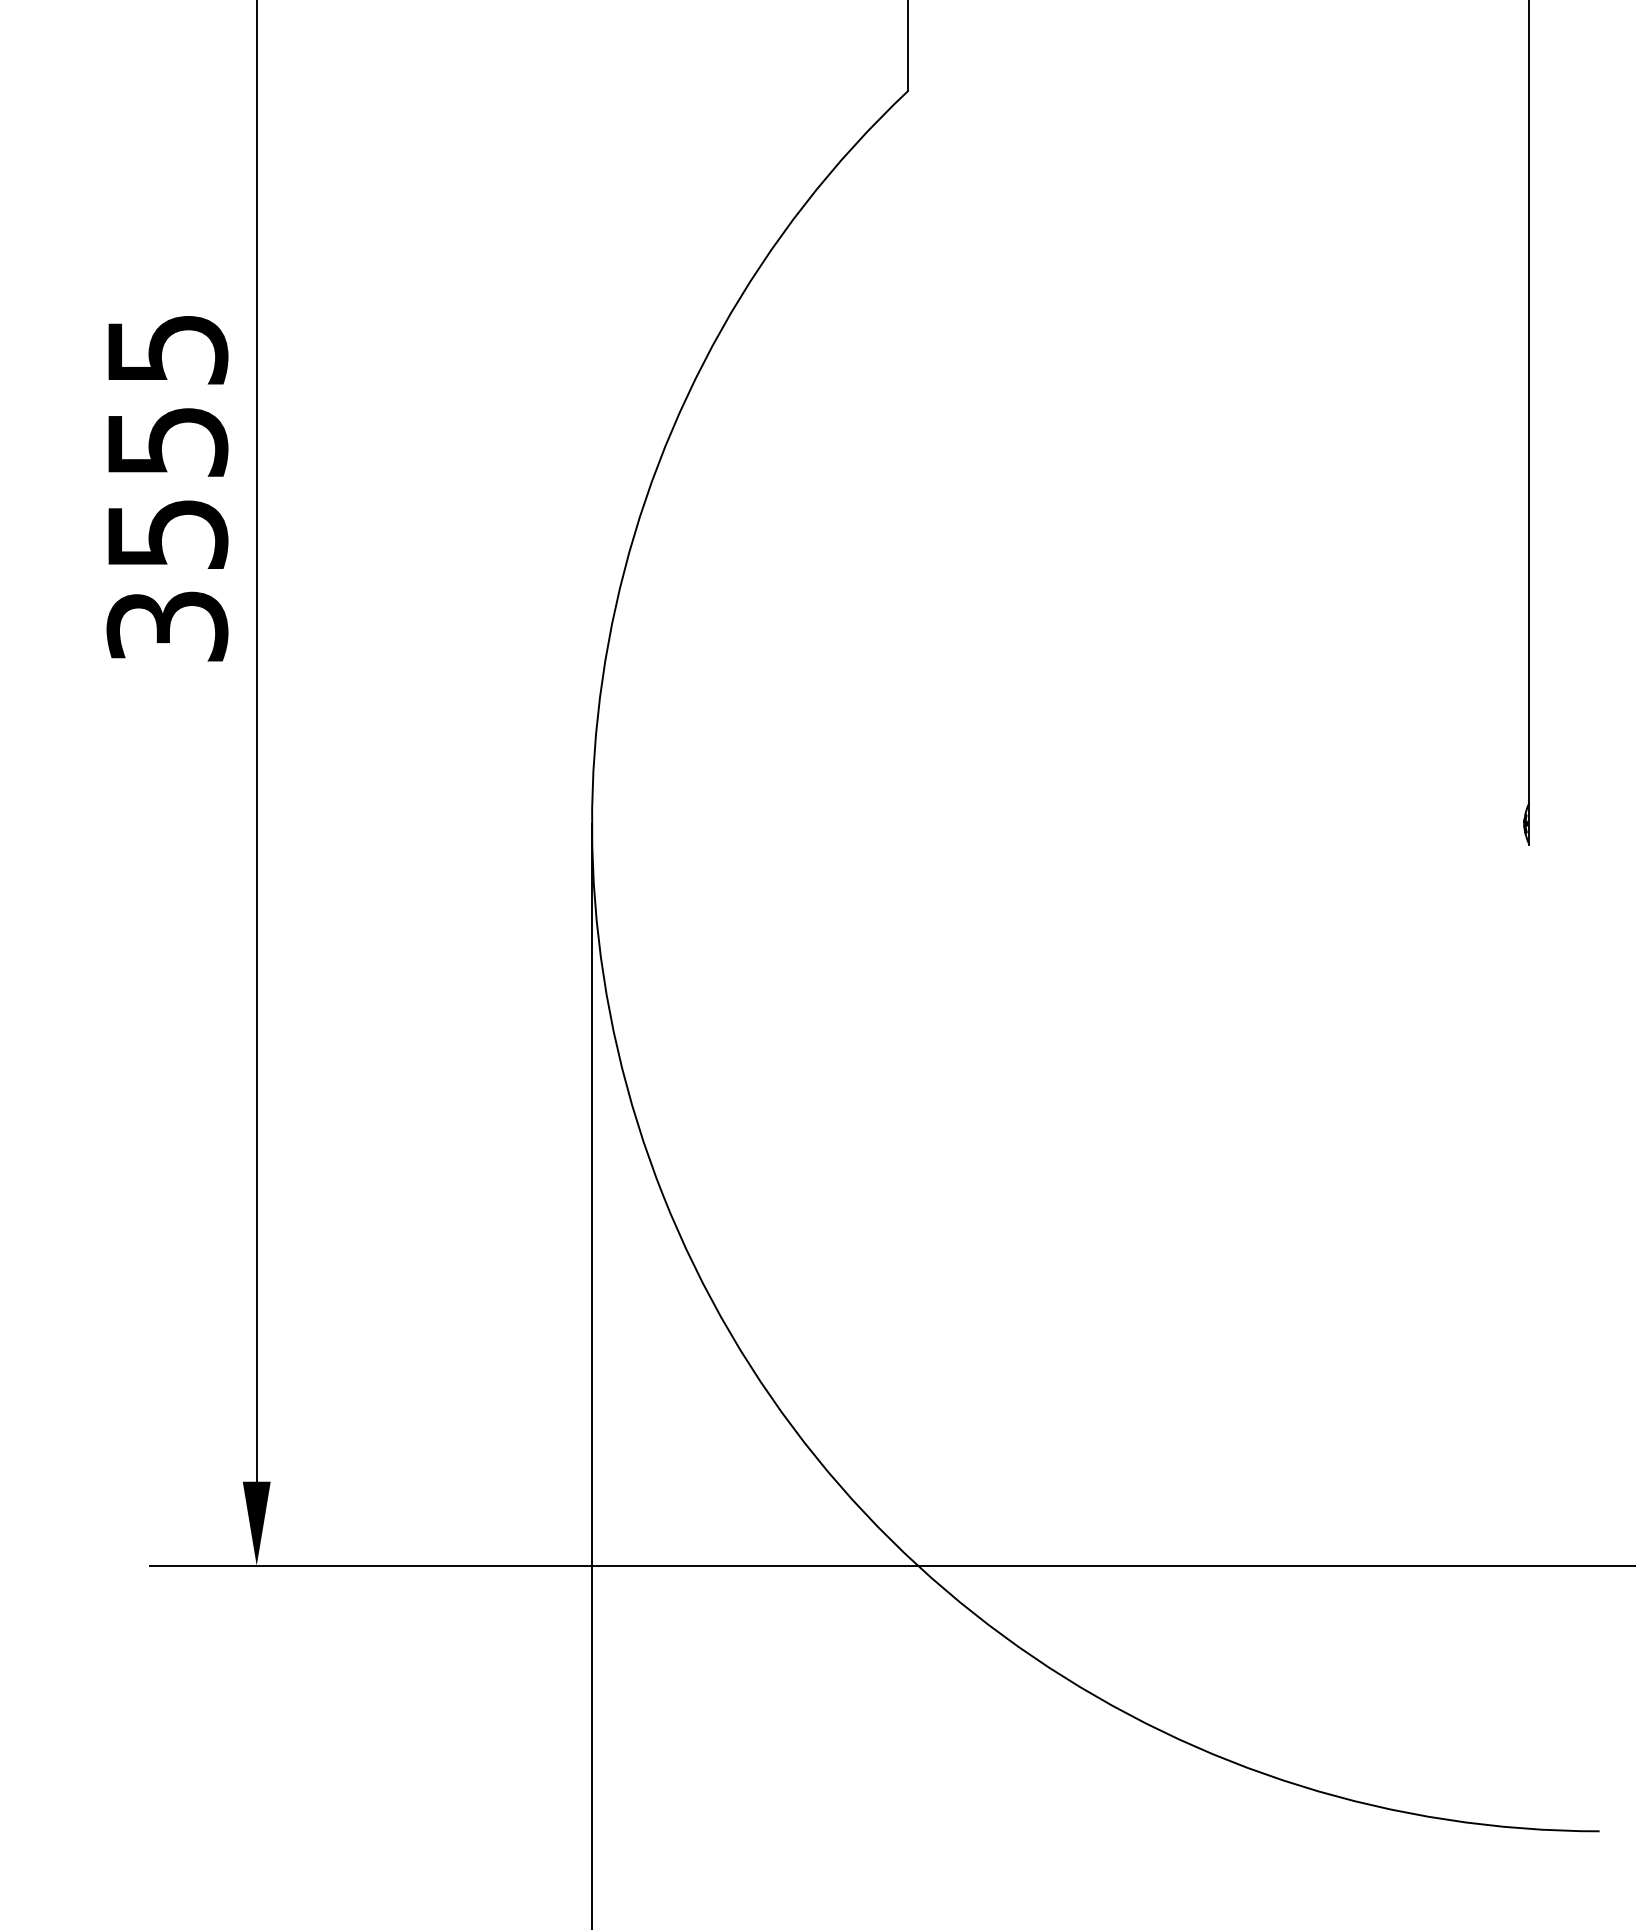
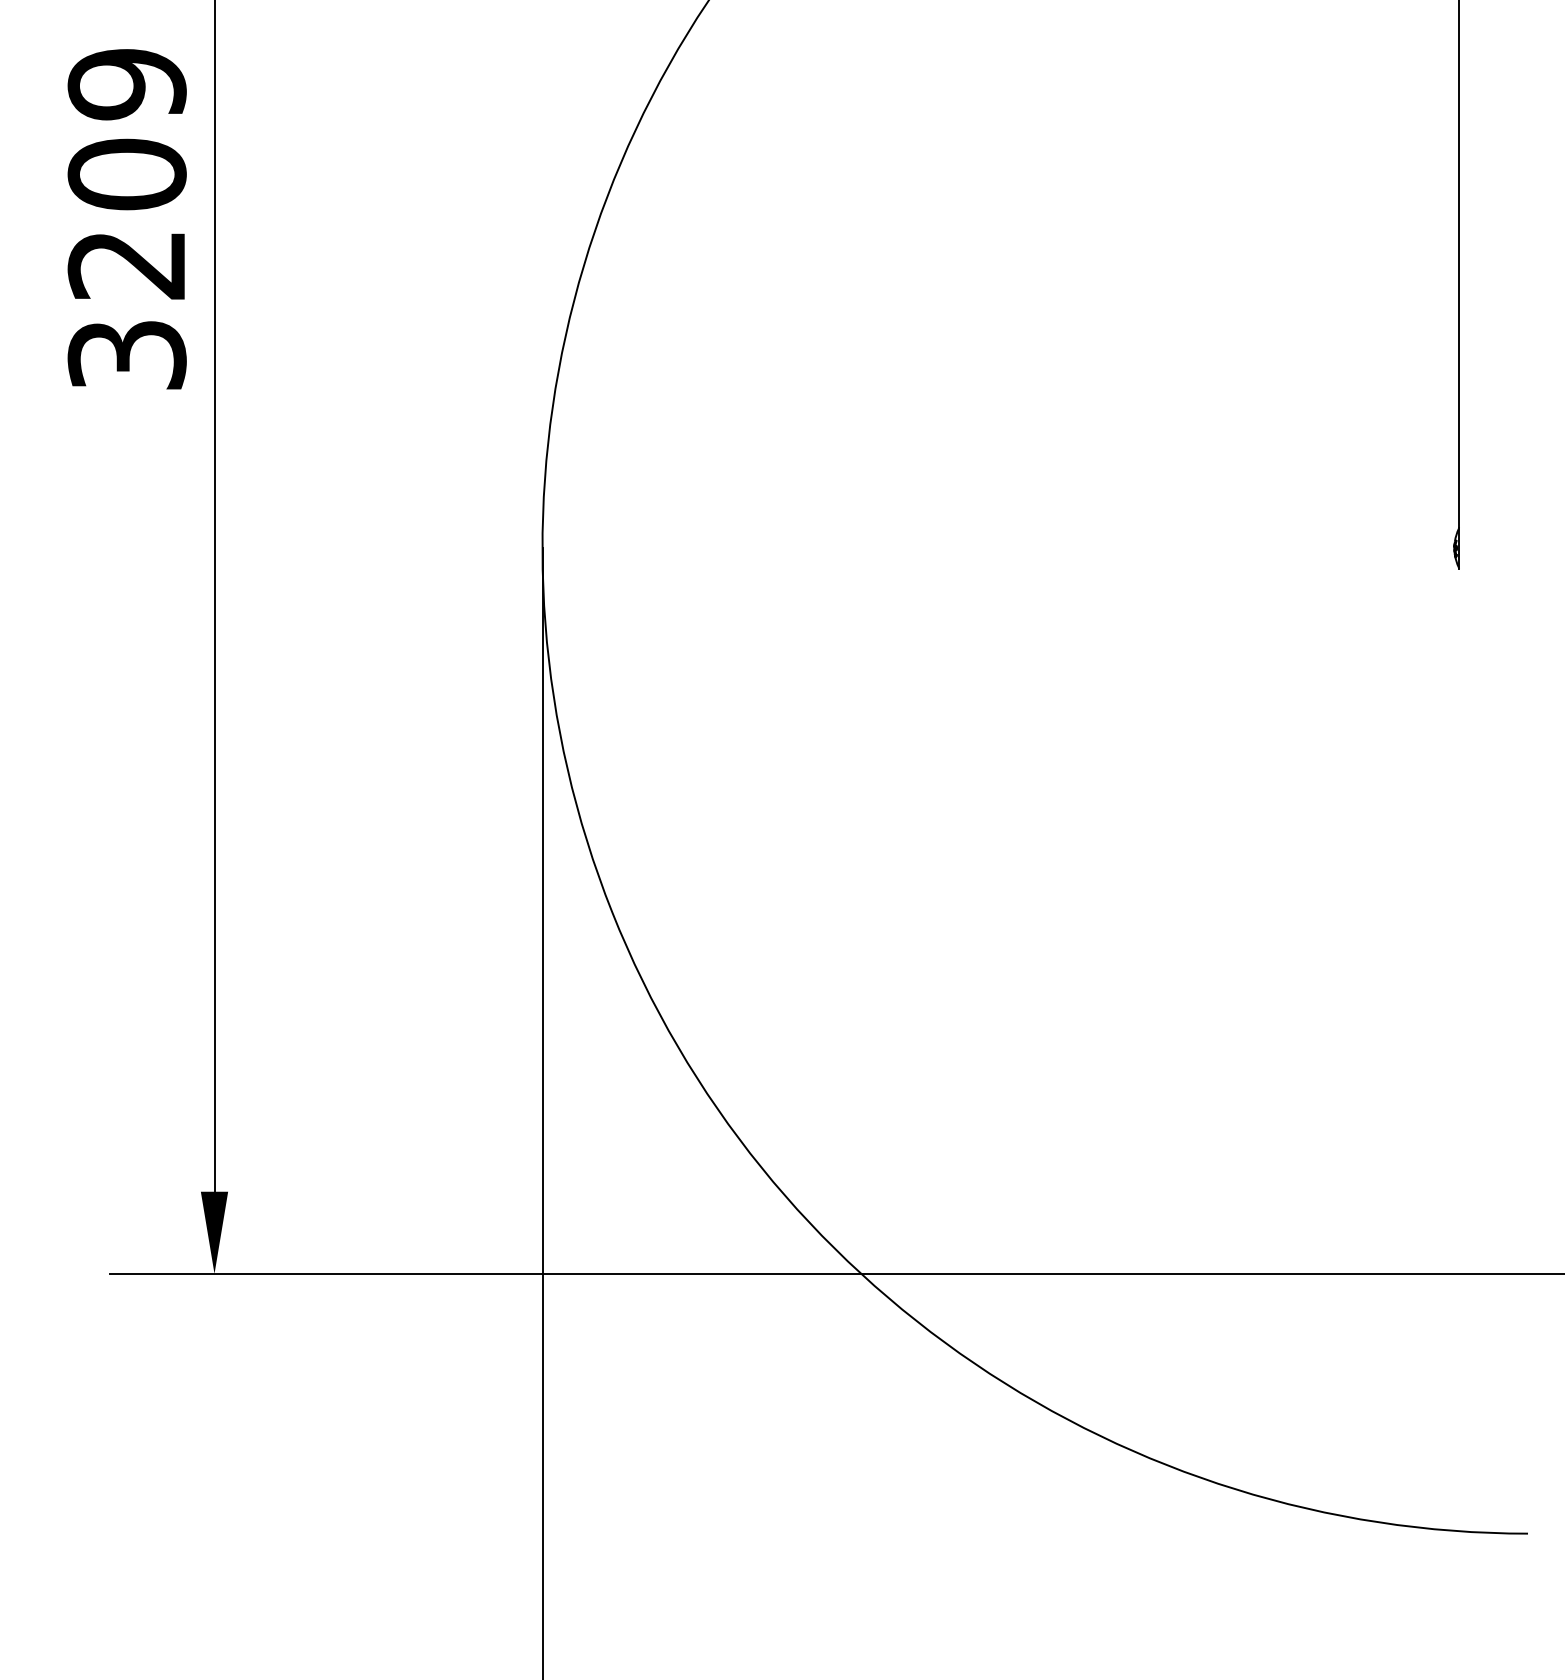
text: (167, 441) -> (127, 174), 3555 -> 3209

